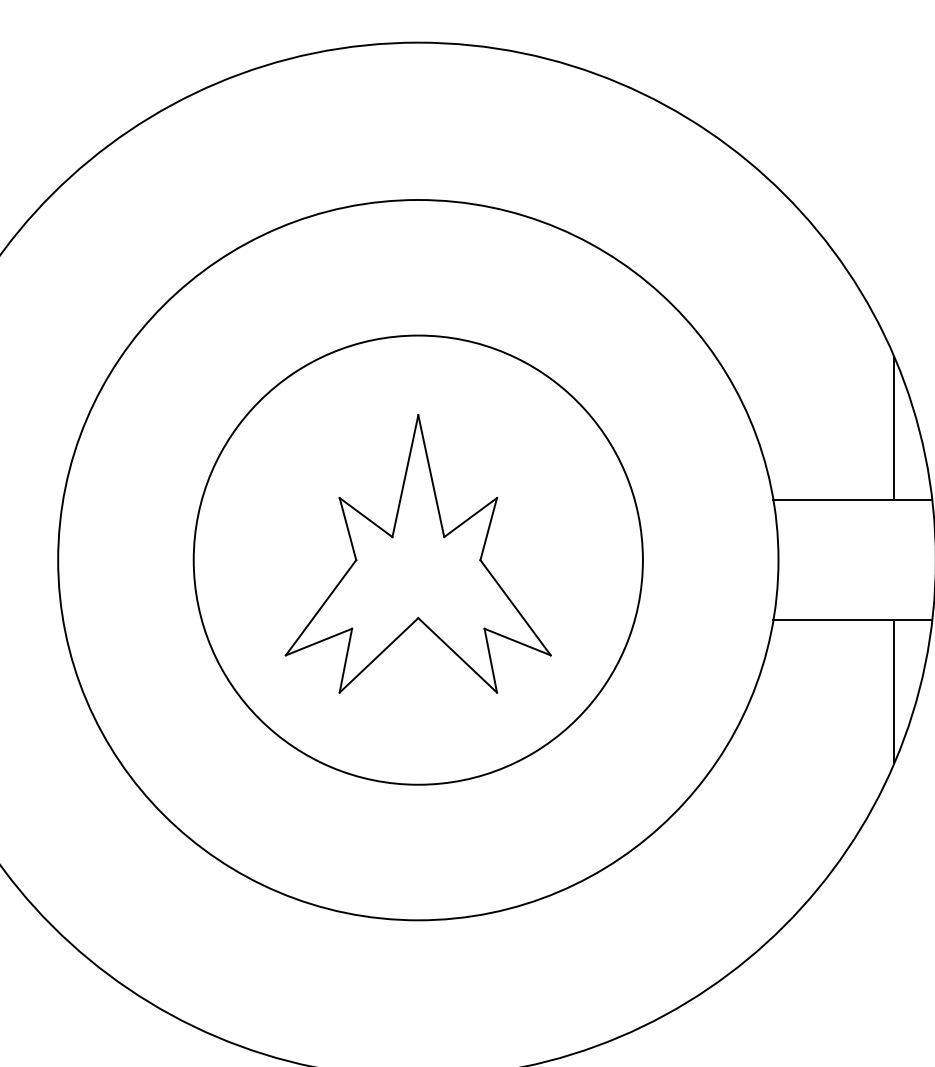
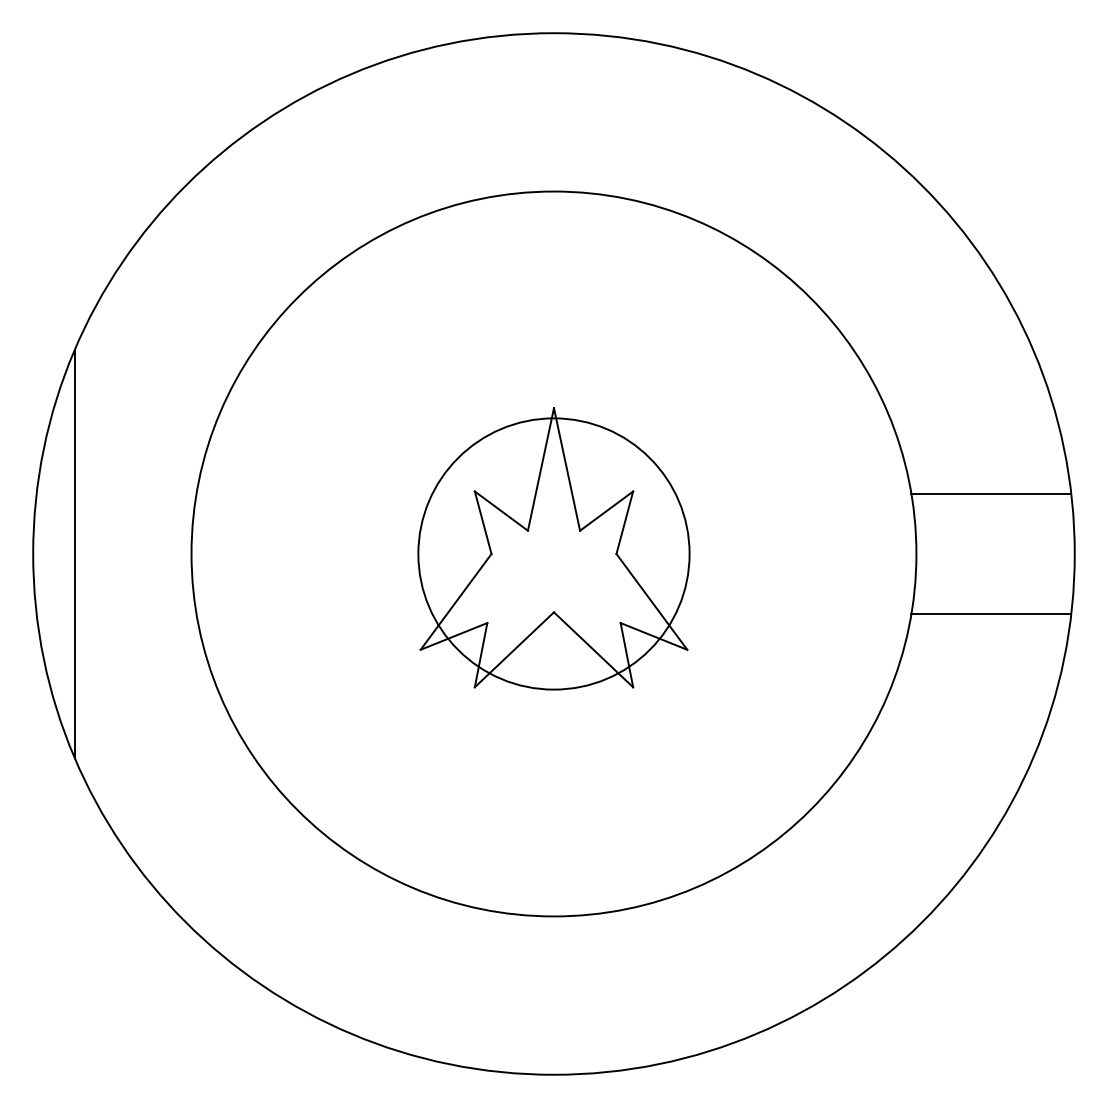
line: (894, 428) -> (1033, 421), removed
circle: (417, 559) -> (553, 553), size x0.6
line: (894, 691) -> (1033, 686), removed

